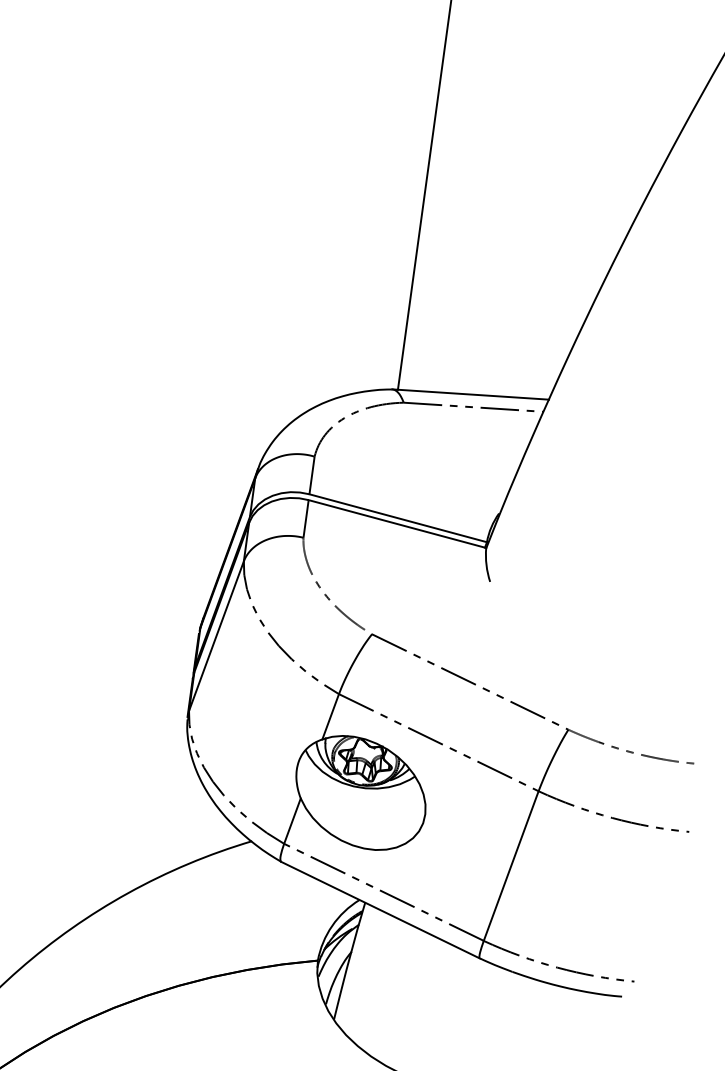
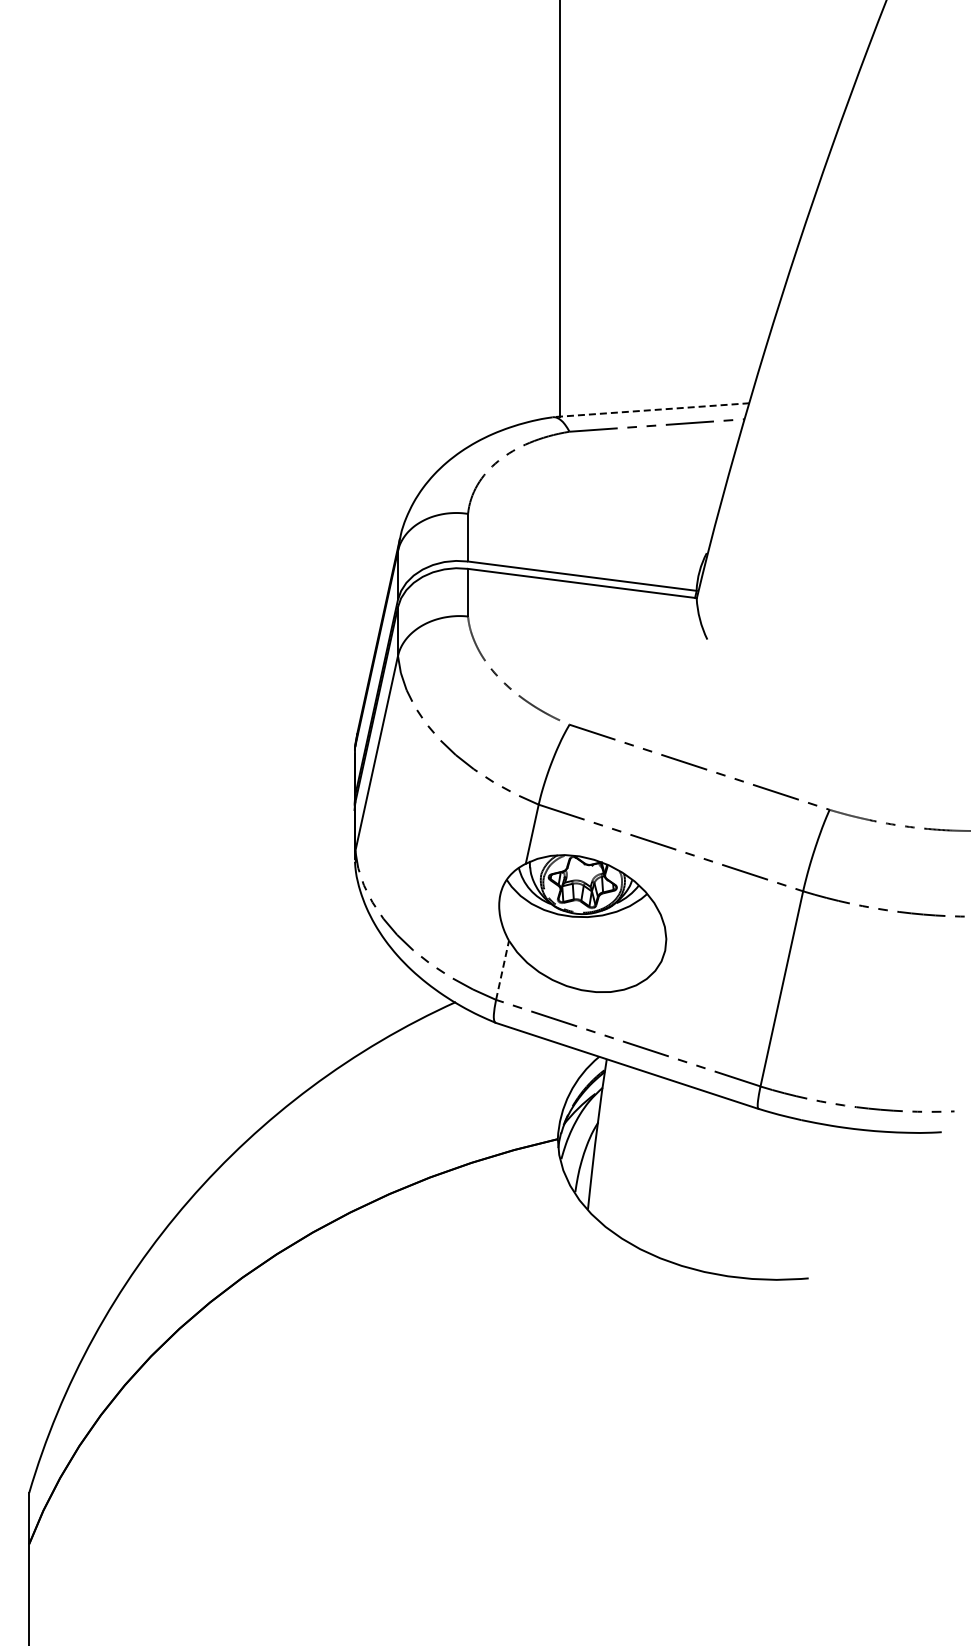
line: (470, 394) -> (650, 410), solid -> dashed
line: (292, 820) -> (502, 969), solid -> dashed

